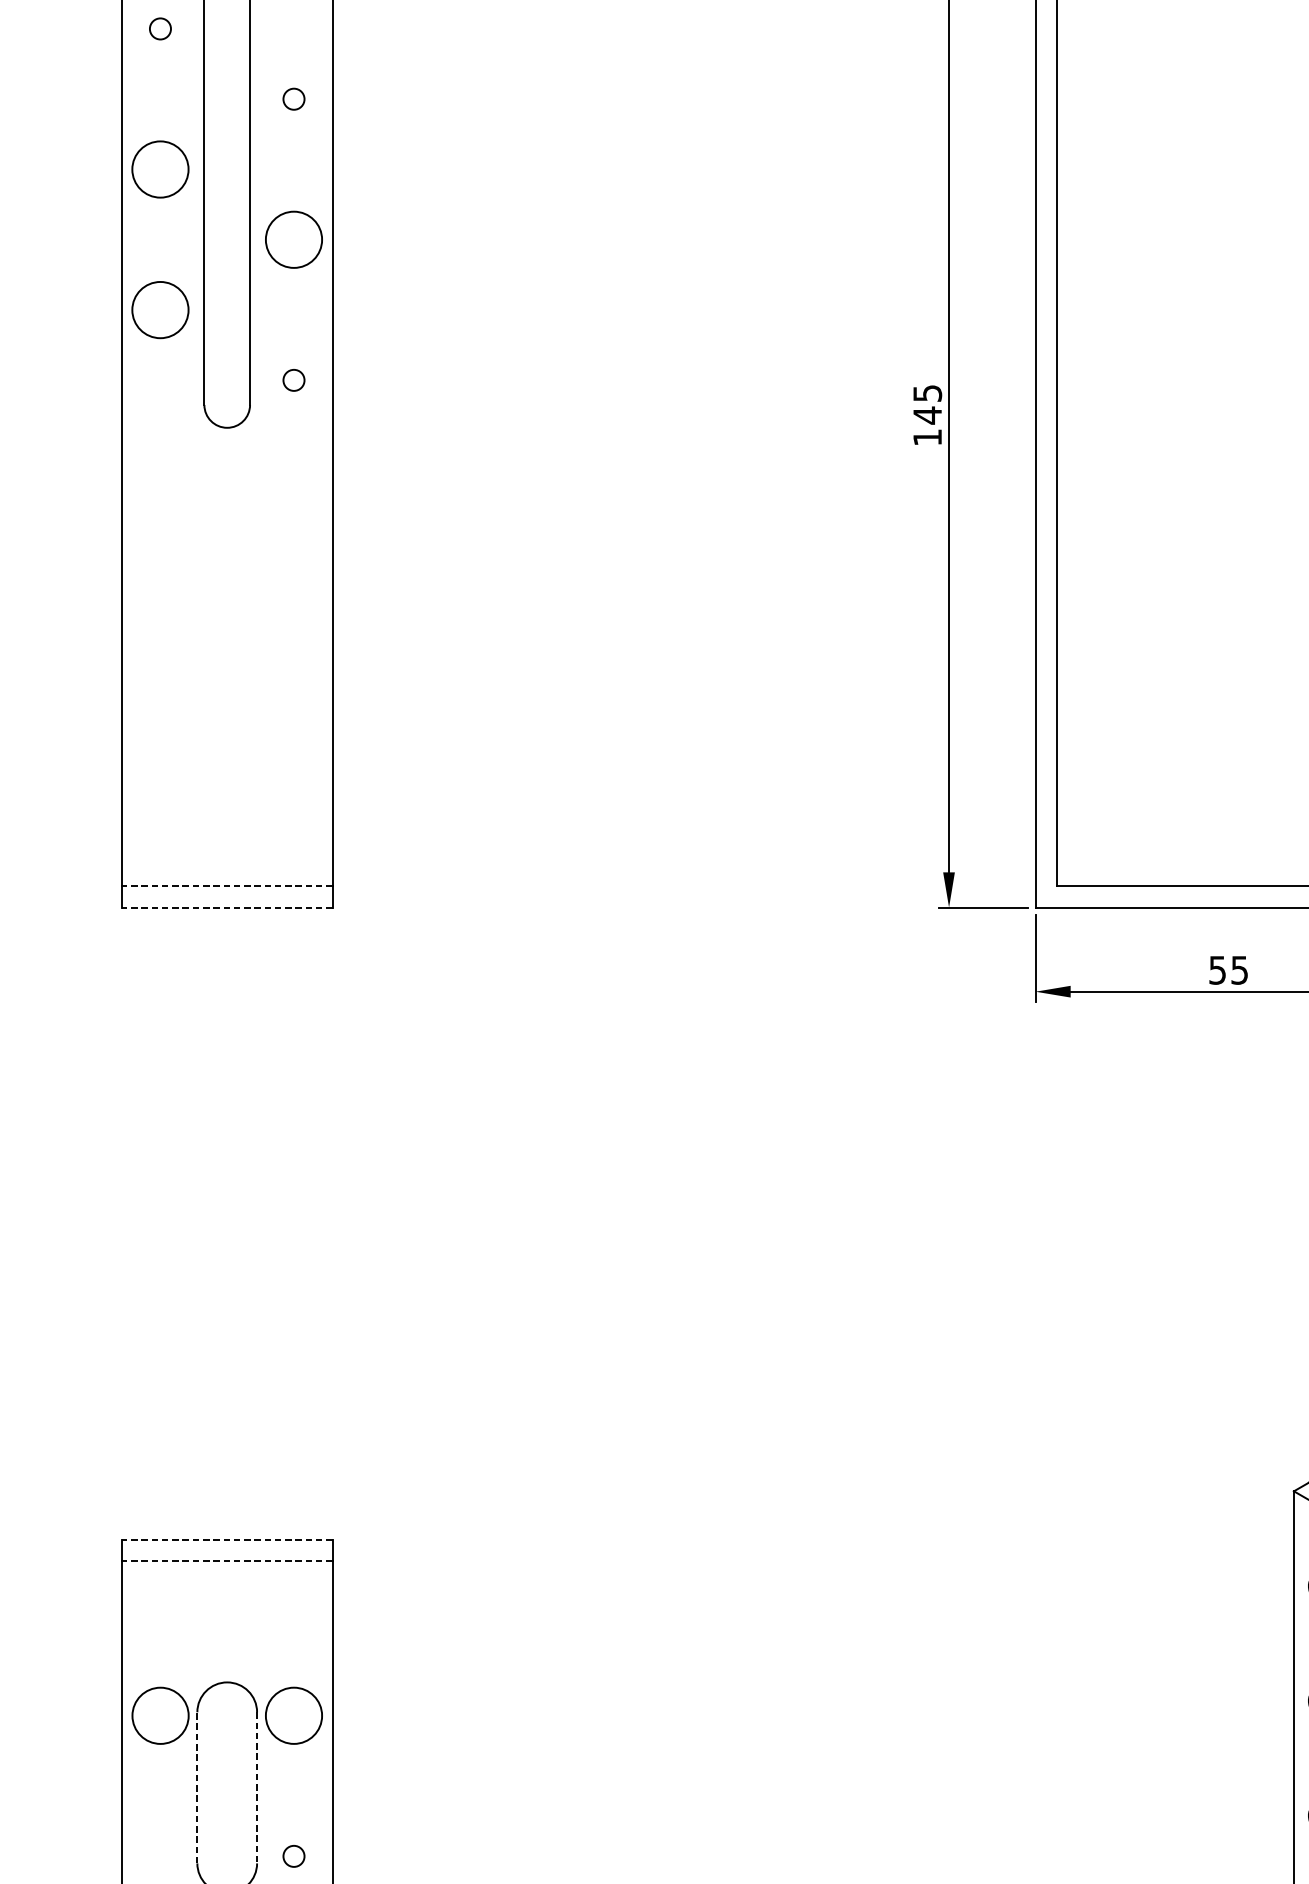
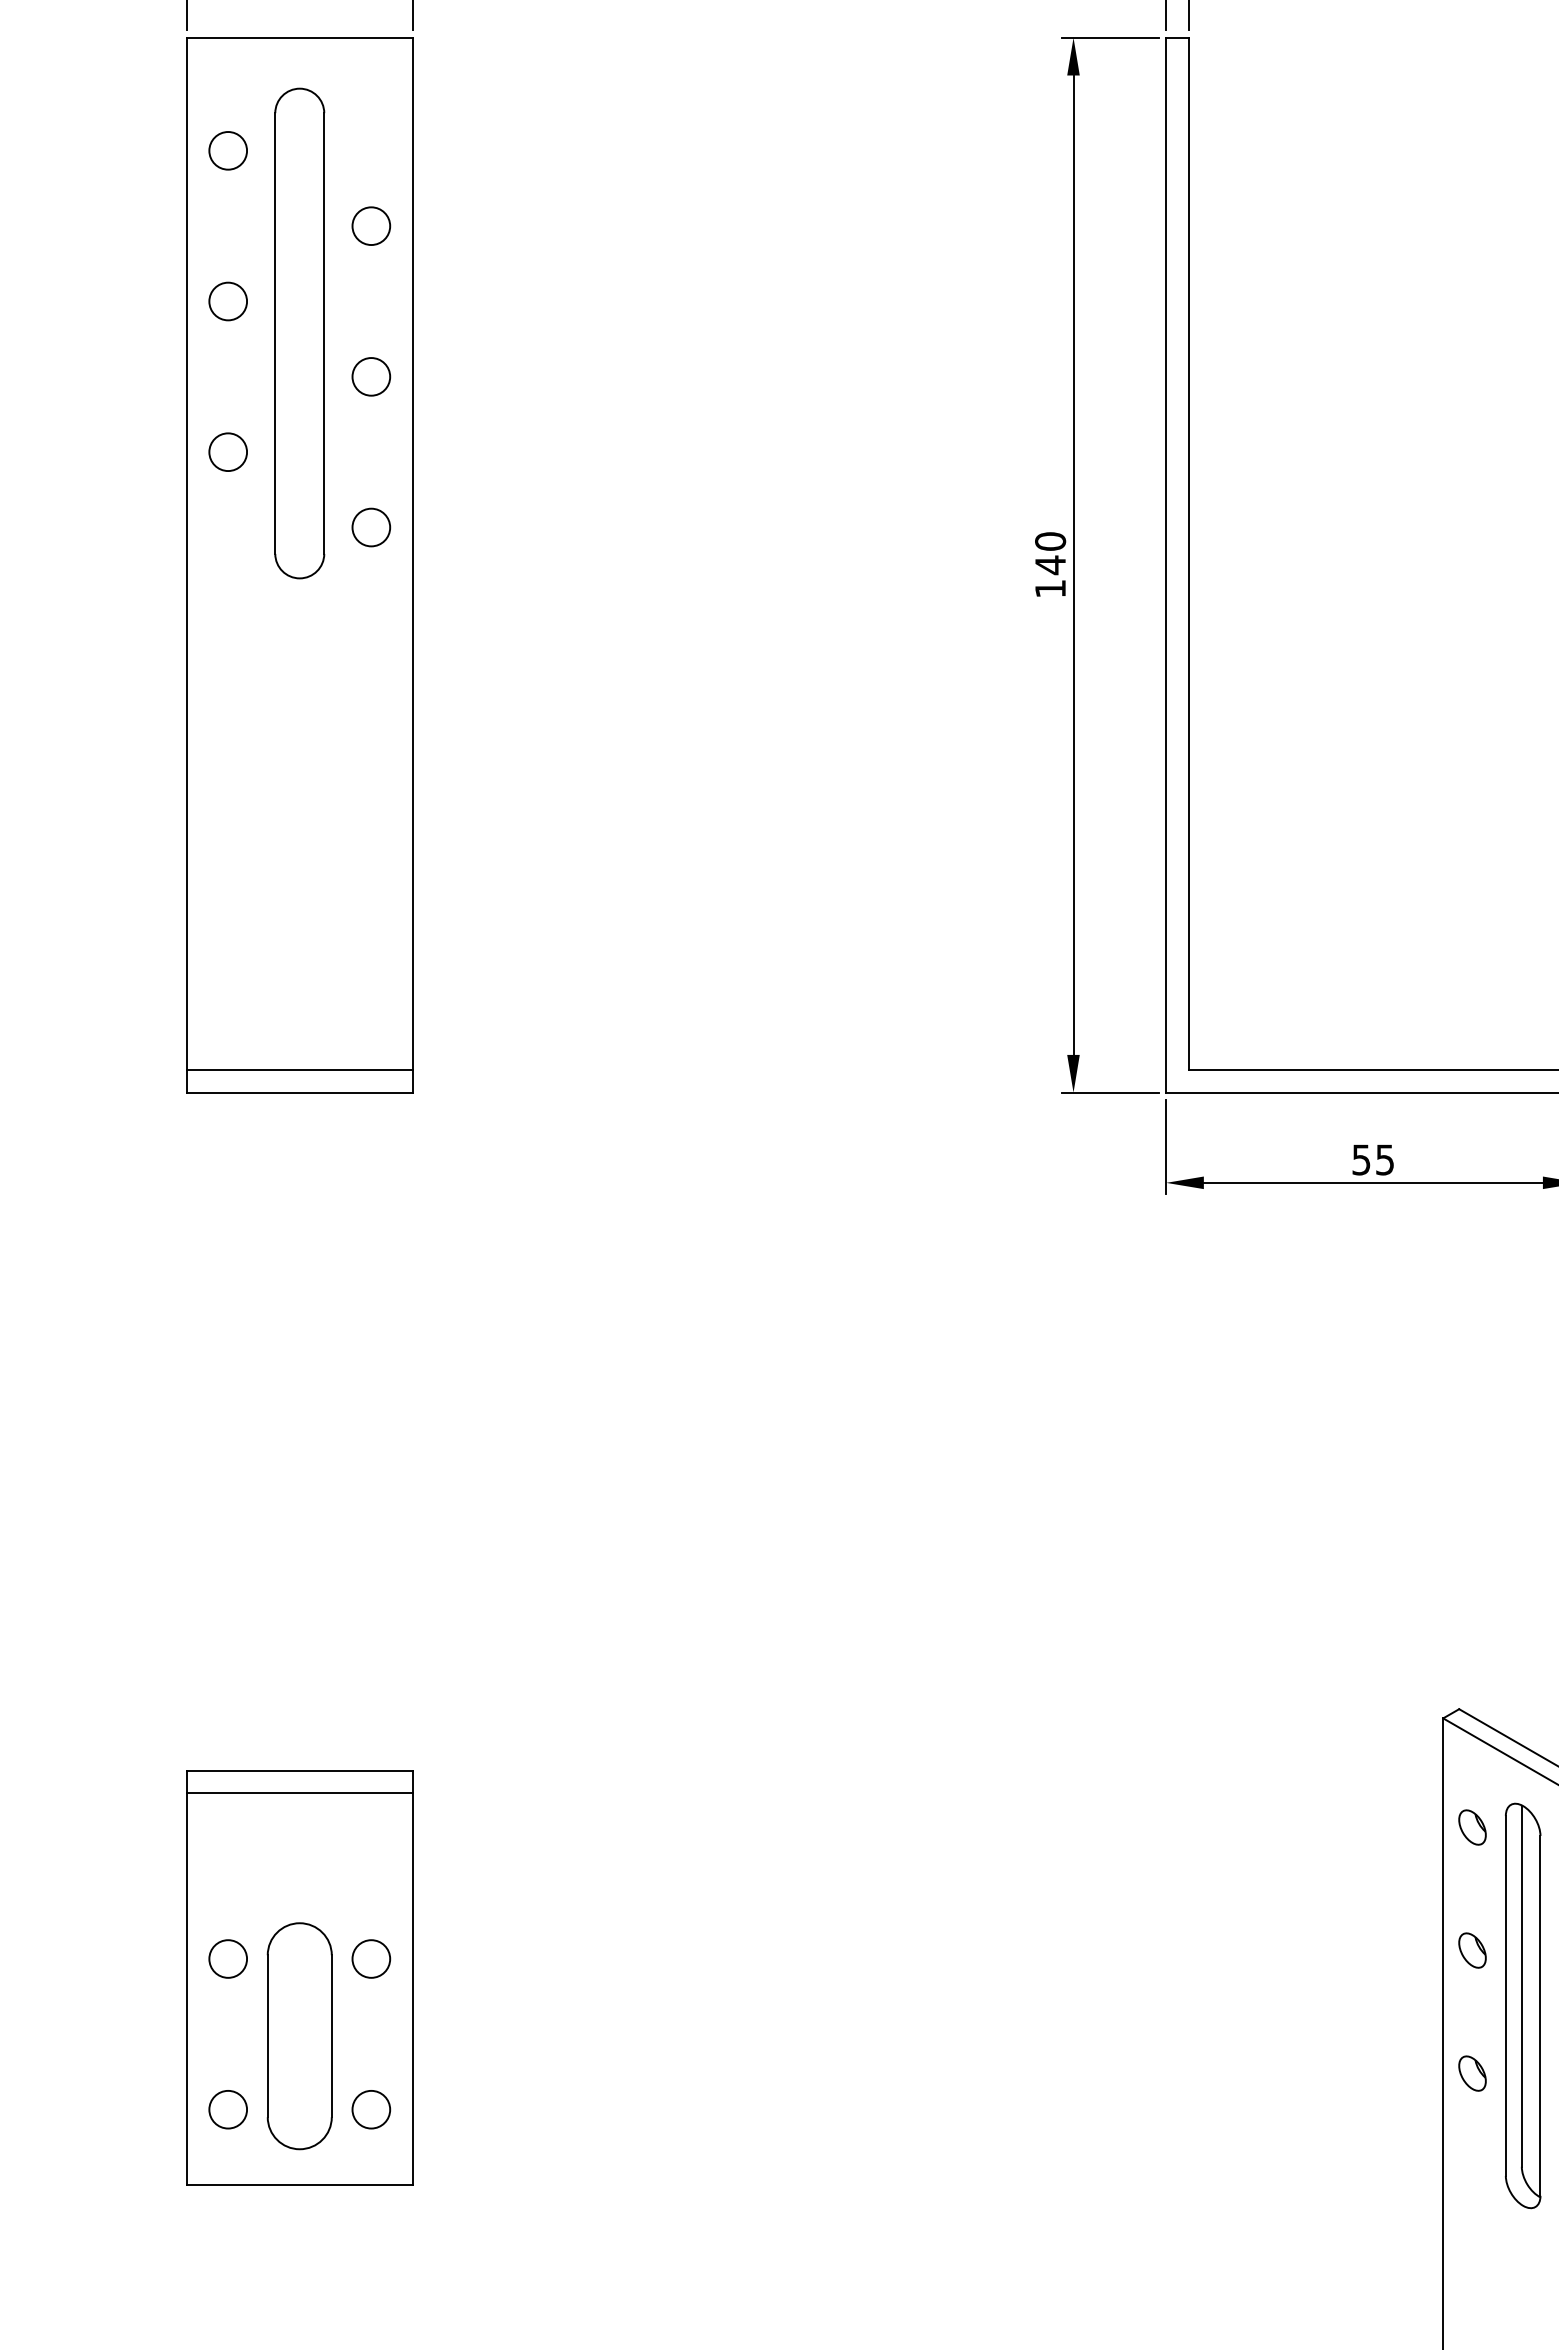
circle: (160, 28) -> (228, 150), size x1.67
circle: (294, 99) -> (371, 226), size x1.67
circle: (160, 169) -> (228, 301), size x0.62
circle: (294, 239) -> (371, 376), size x0.62
circle: (160, 310) -> (228, 452), size x0.62
circle: (294, 380) -> (371, 527), size x1.67
text: (927, 393) -> (1050, 541), 145 -> 140
line: (226, 886) -> (299, 1070), dashed -> solid
line: (226, 907) -> (299, 1092), dashed -> solid
line: (226, 1539) -> (299, 1770), dashed -> solid
line: (226, 1561) -> (299, 1793), dashed -> solid
circle: (159, 1715) -> (227, 1958), size x0.62
circle: (294, 1715) -> (371, 1958), size x0.62
line: (197, 1788) -> (267, 2036), dashed -> solid
line: (256, 1788) -> (331, 2036), dashed -> solid
circle: (159, 1856) -> (227, 2109), added
circle: (294, 1856) -> (371, 2109), size x1.67

